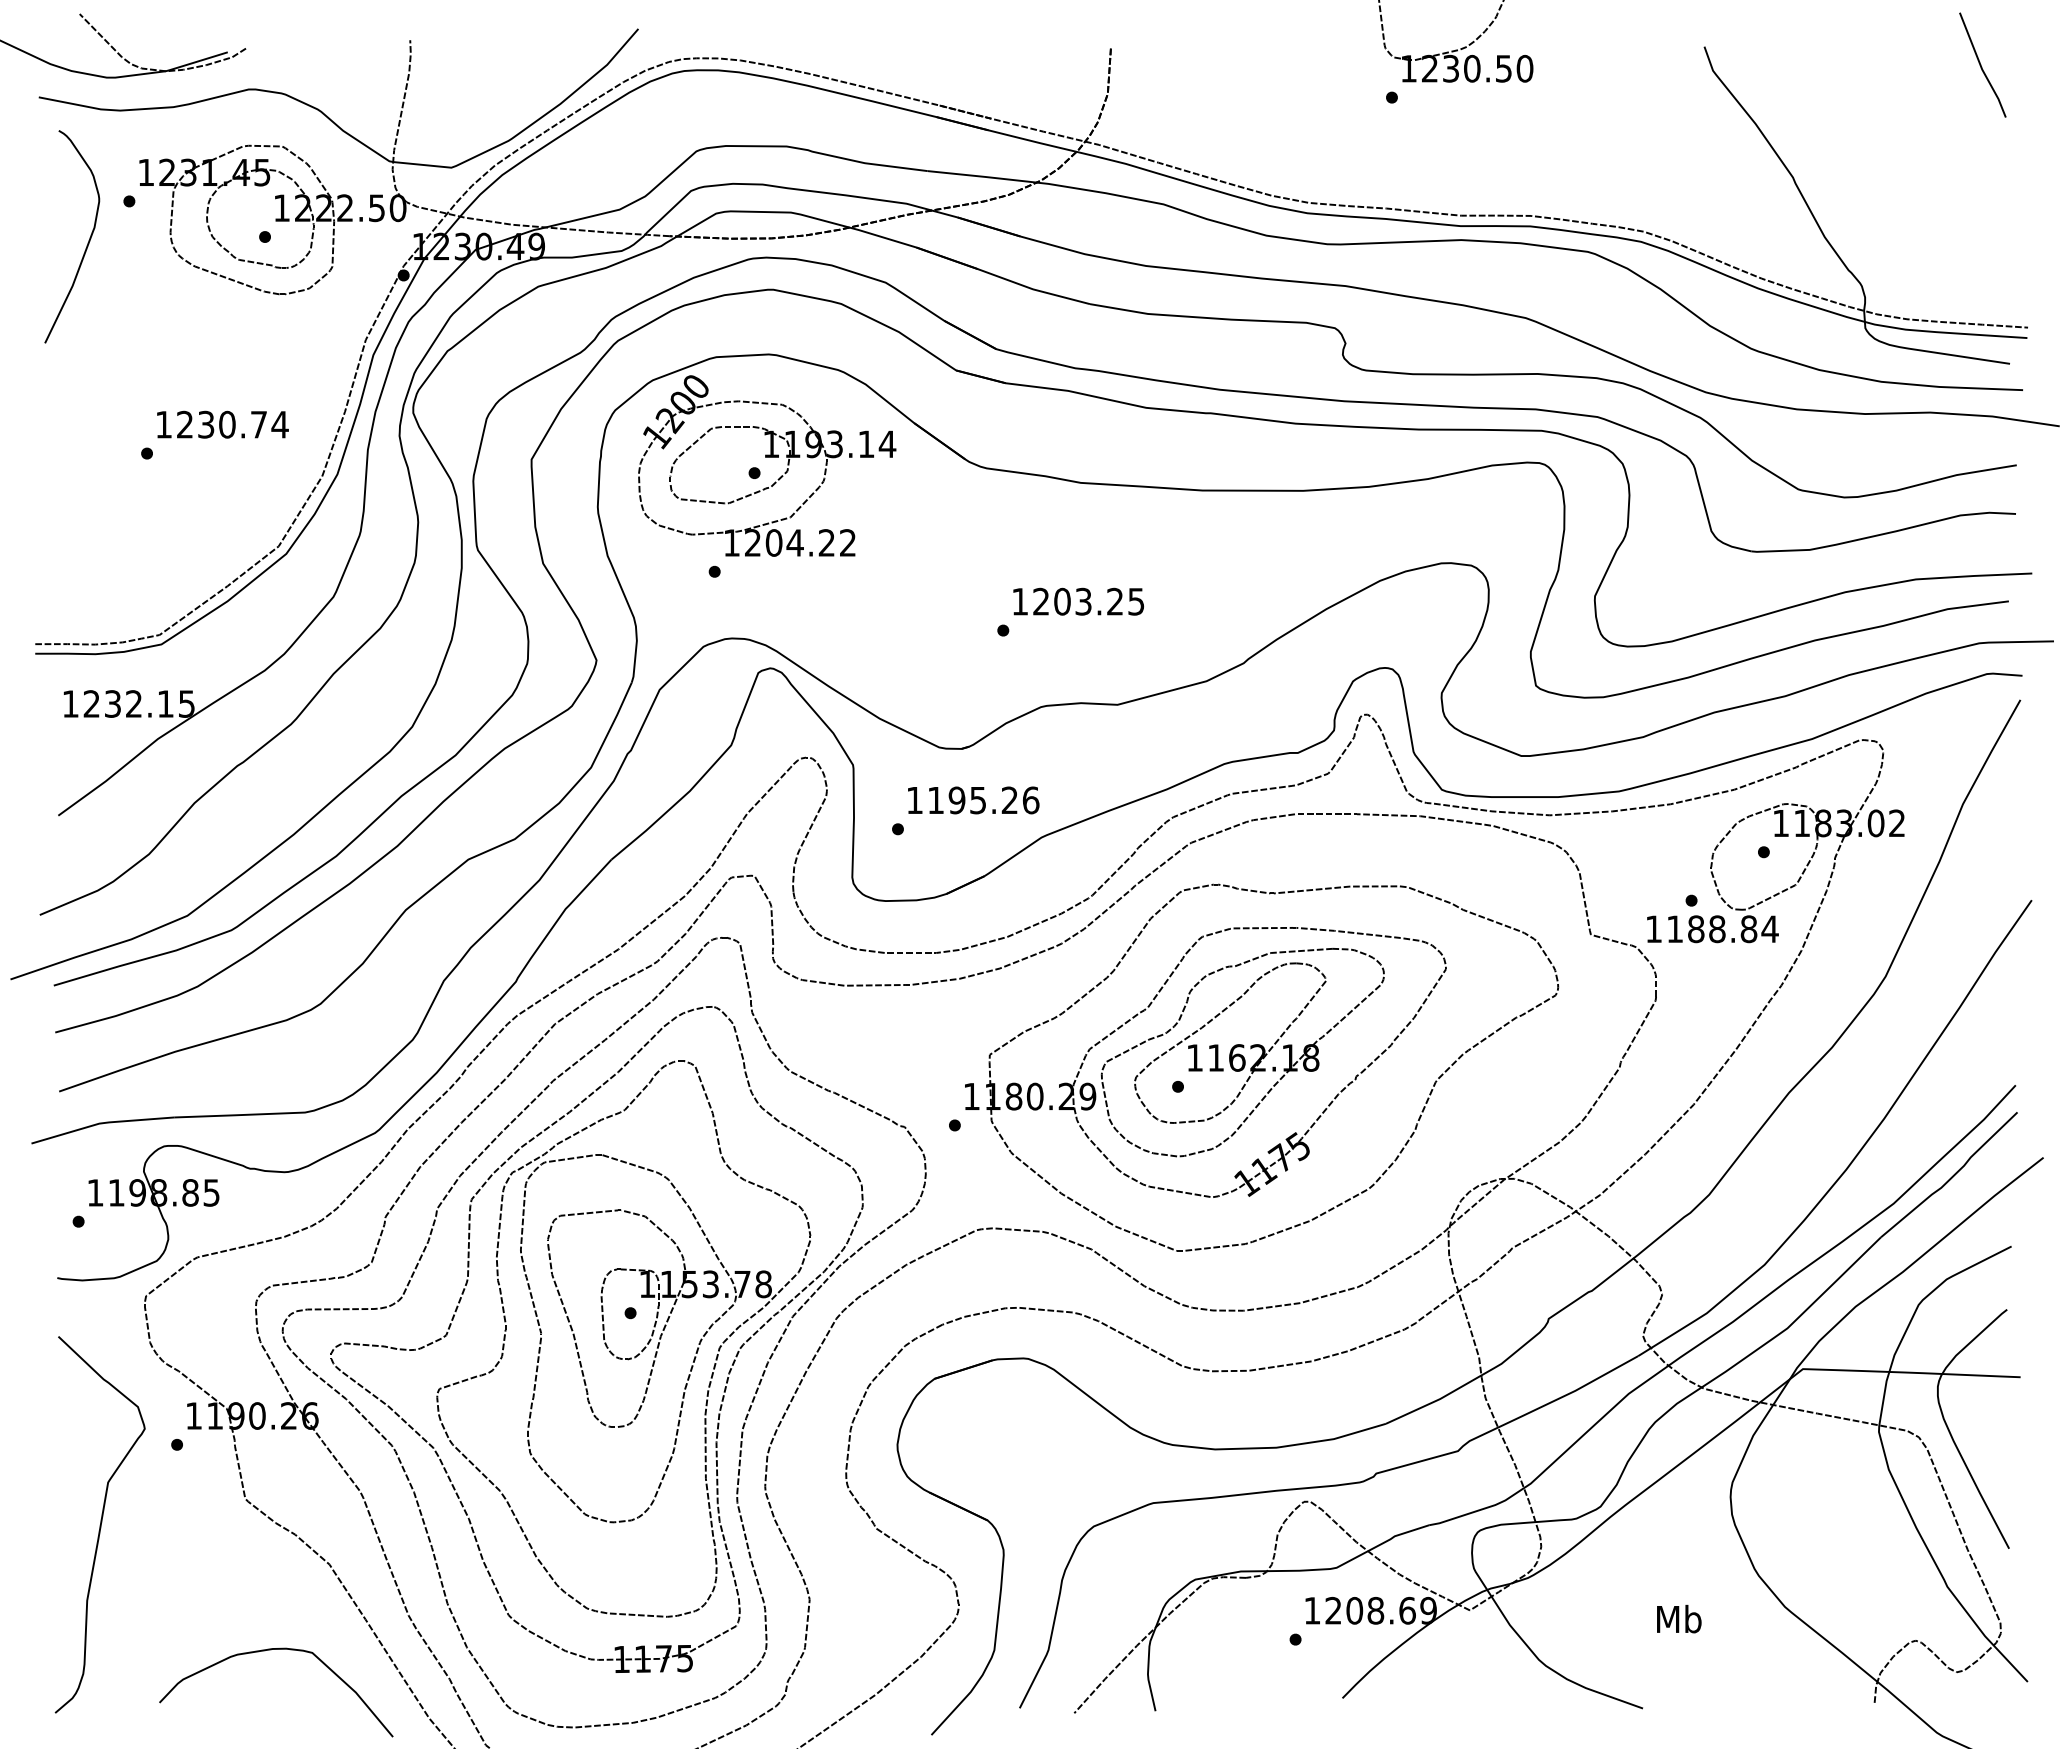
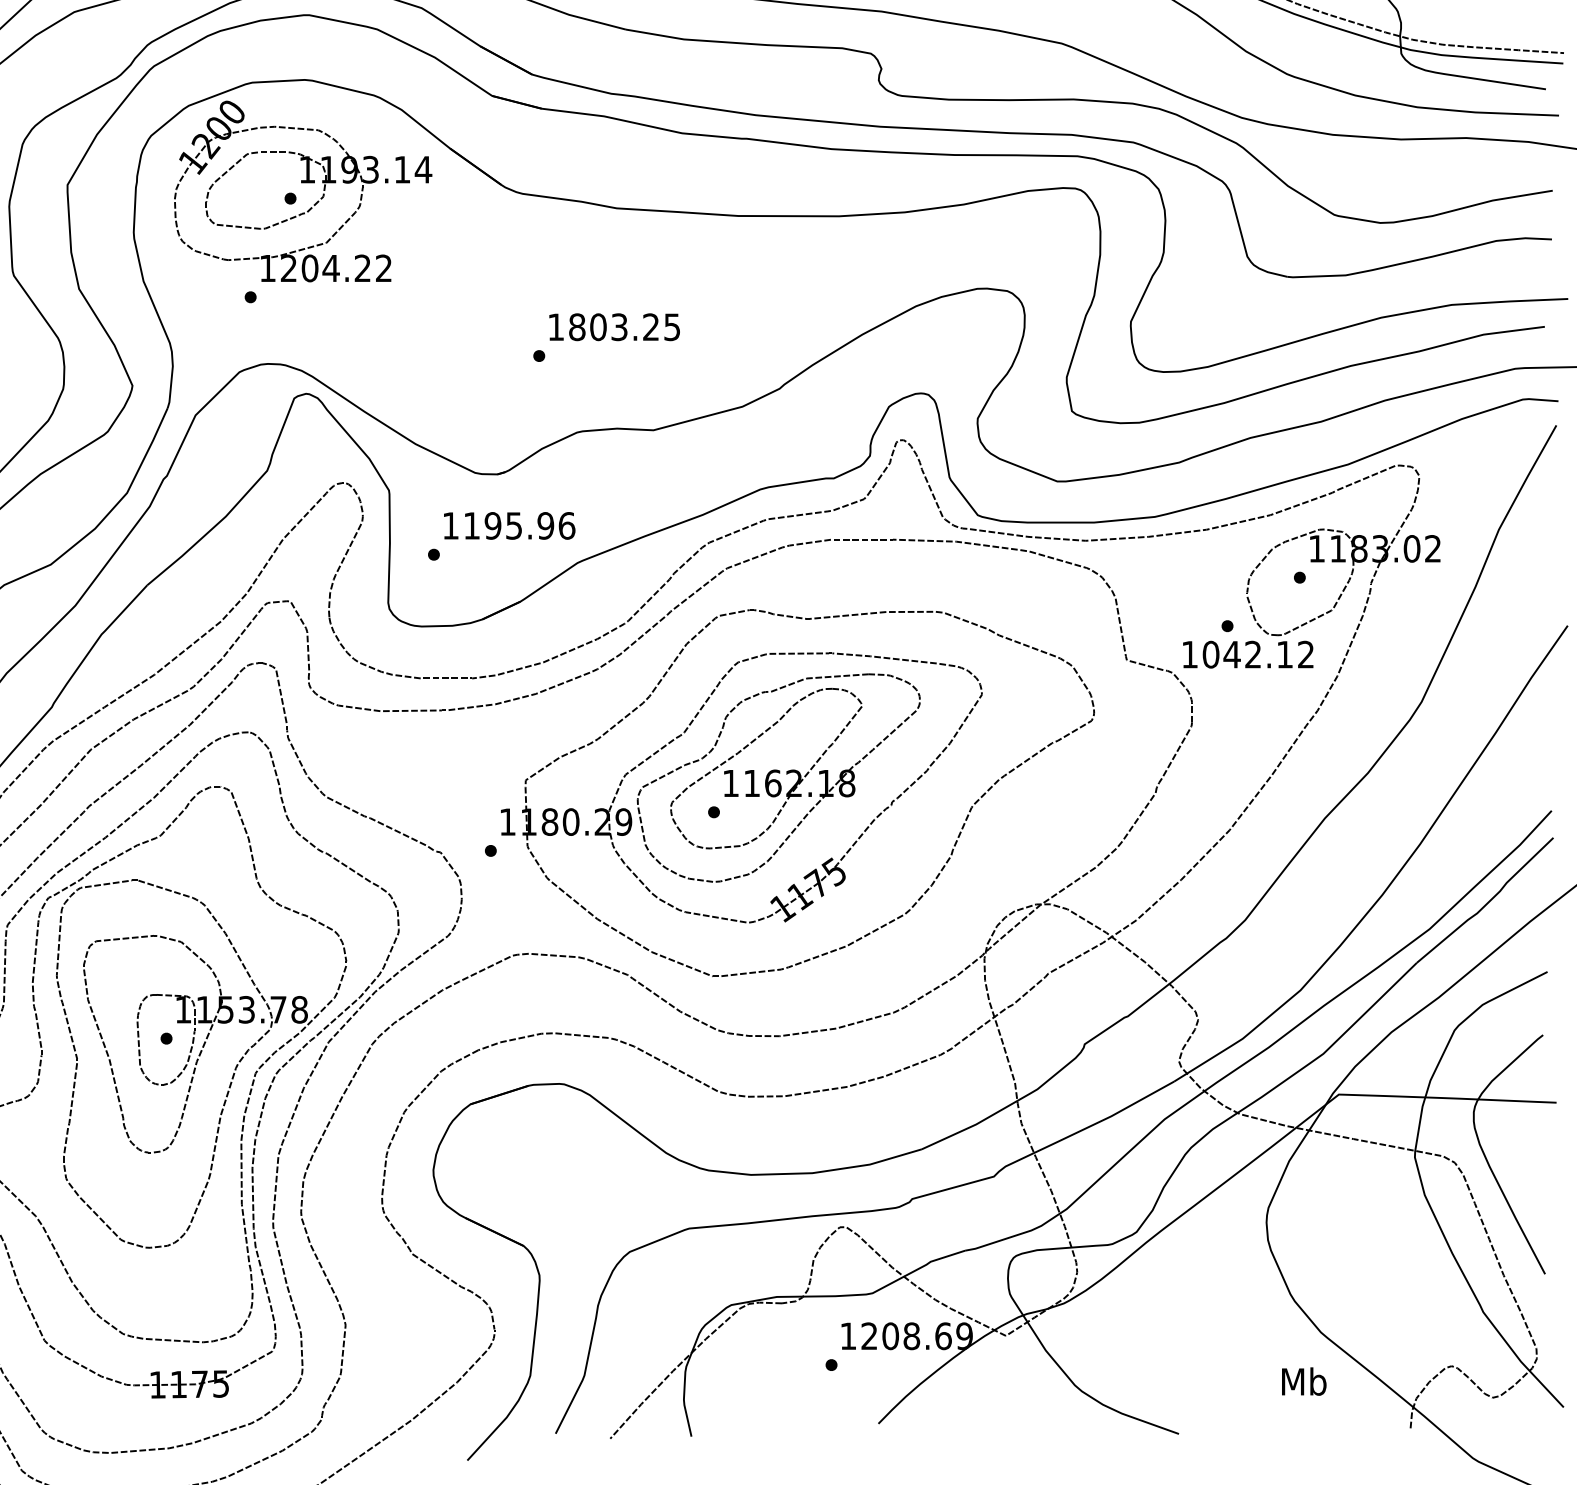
text: (1041, 601) -> (577, 326), 1203.25 -> 1803.25
text: (1009, 800) -> (545, 525), 1195.26 -> 1195.96
text: (1722, 929) -> (1258, 654), 1188.84 -> 1042.12
text: (1679, 1618) -> (1304, 1380), moved

